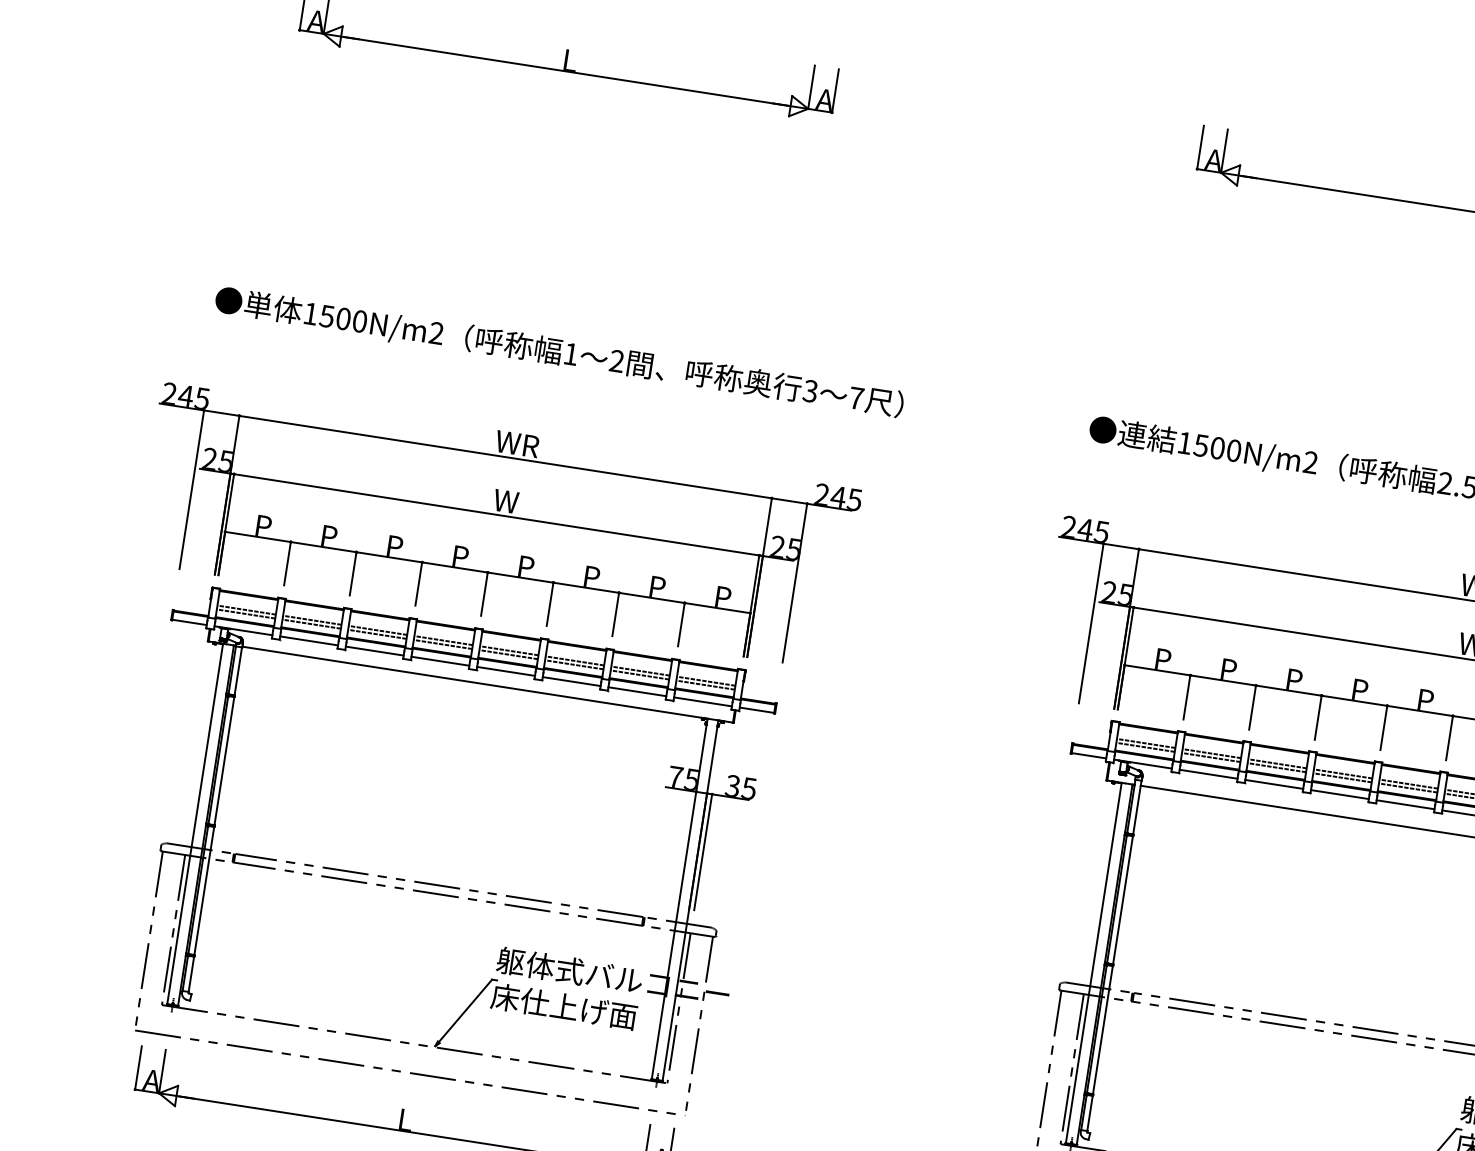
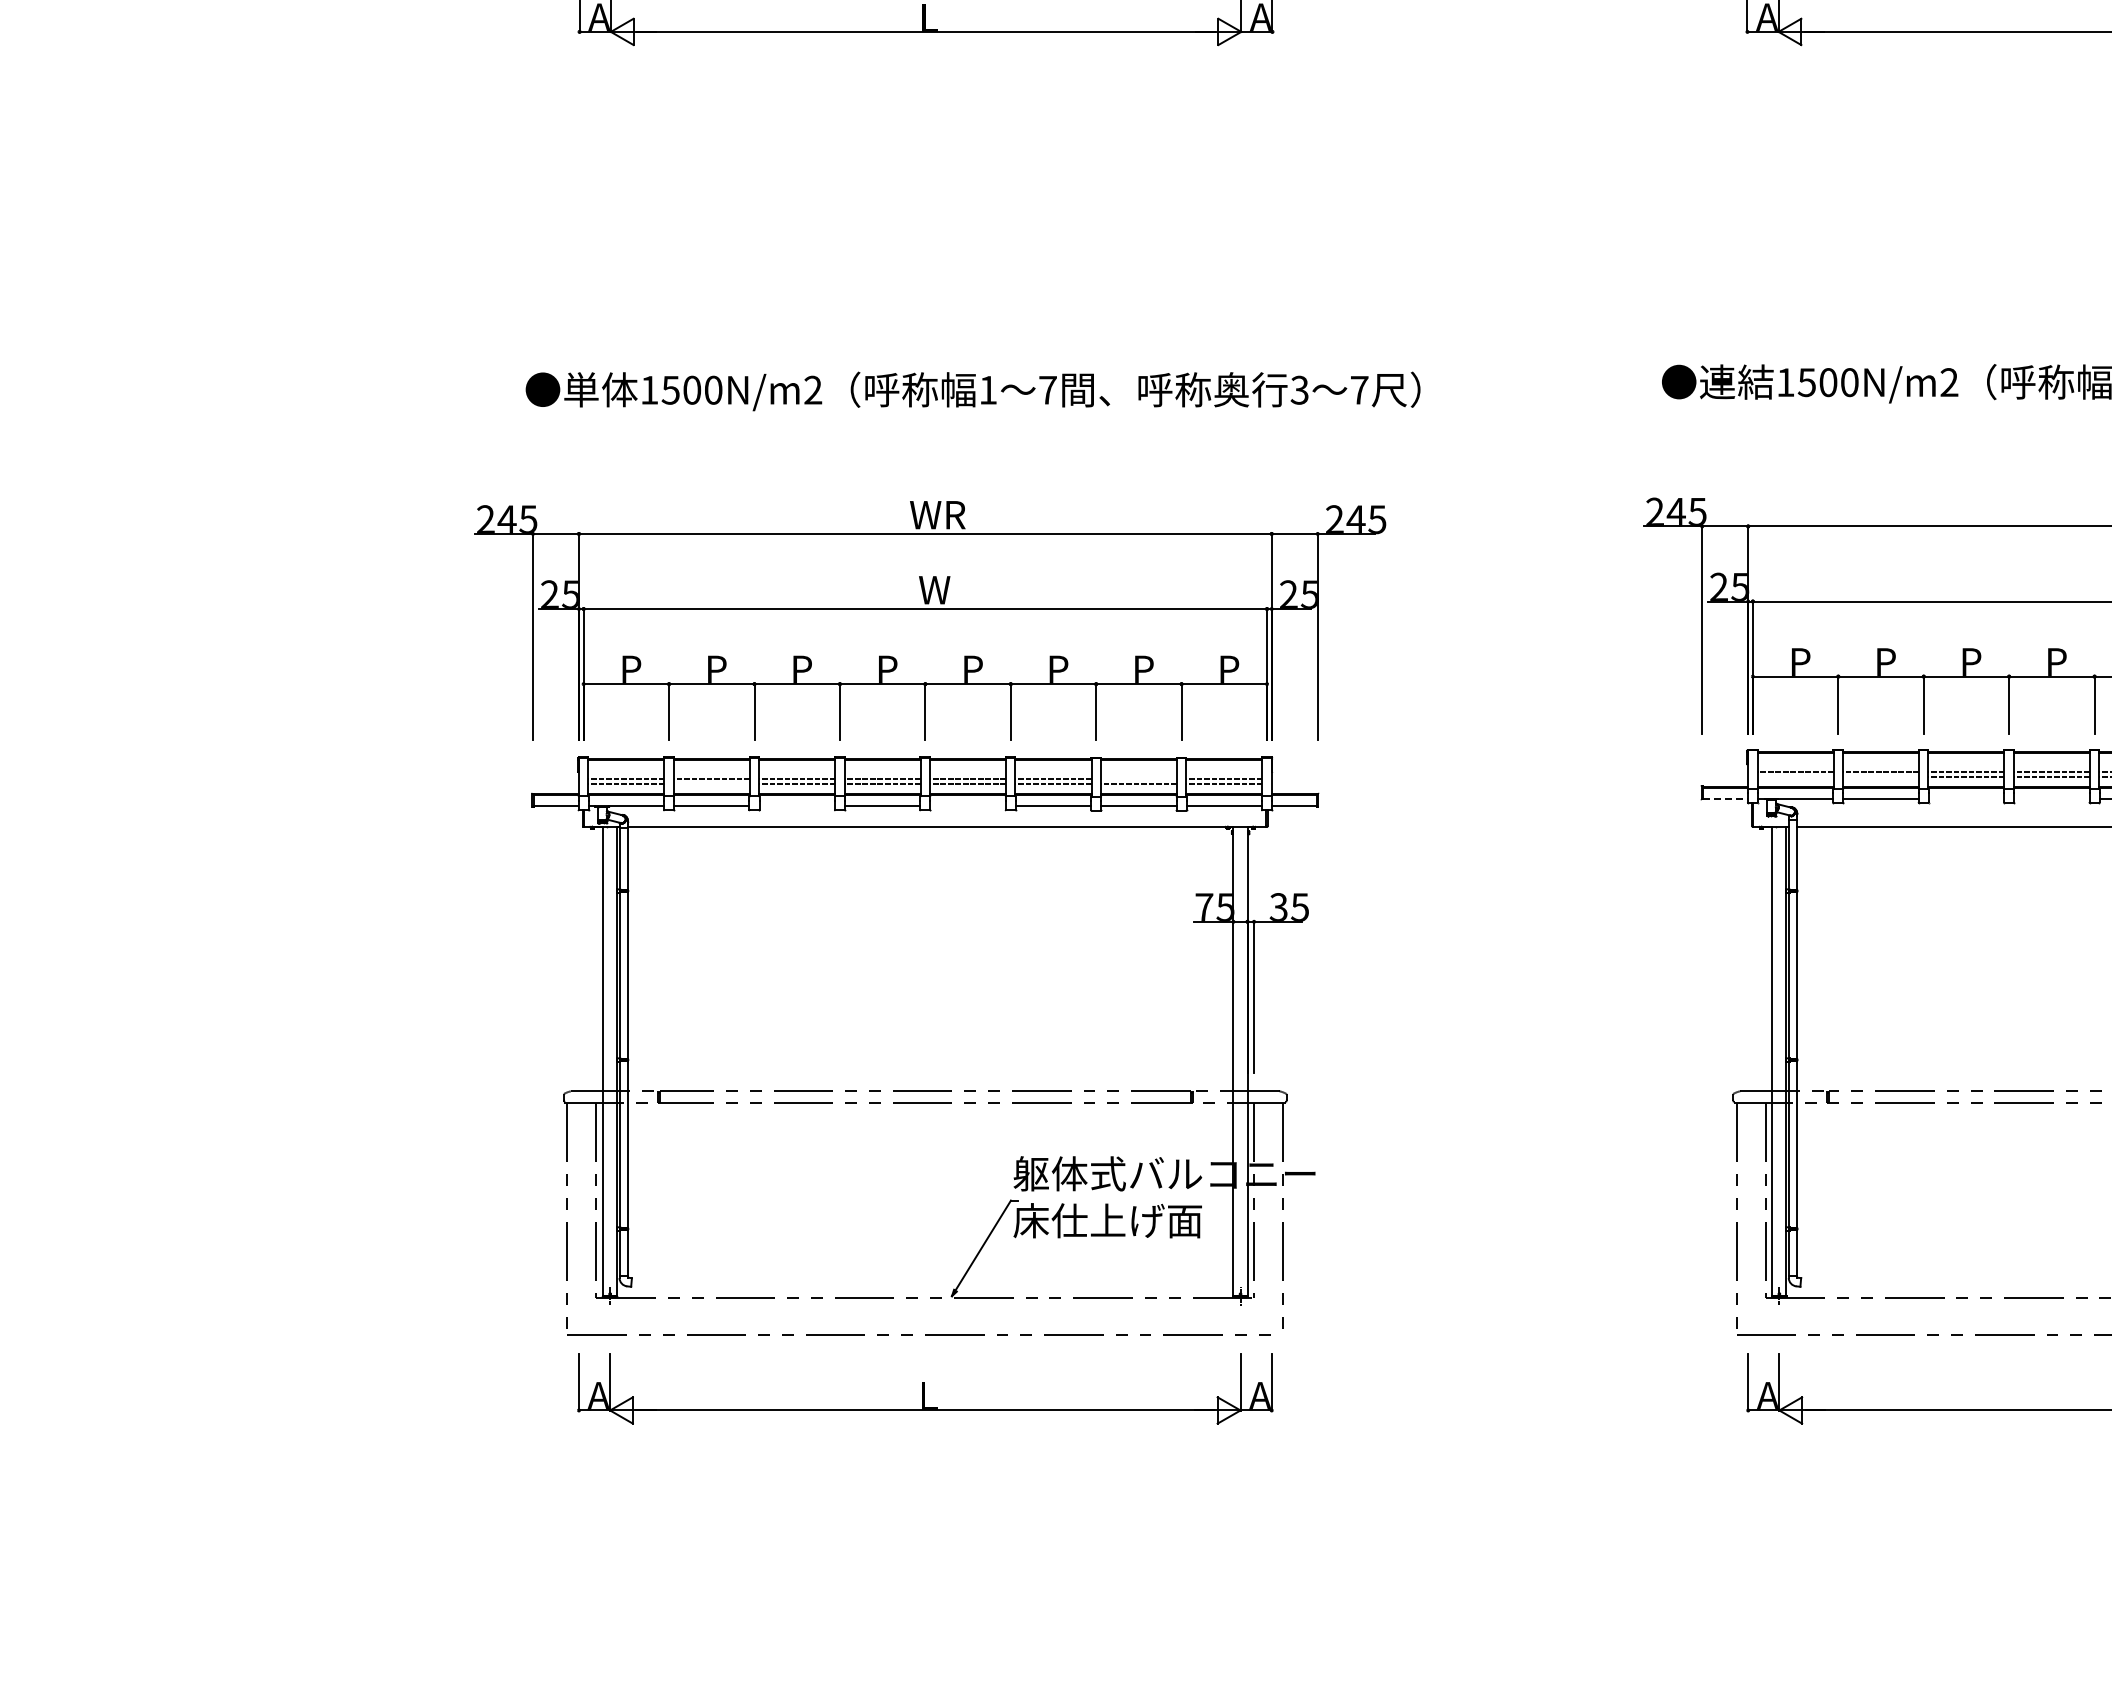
text: (616, 360) -> (1047, 389), 2 -> 7
line: (311, 624) -> (711, 784), removed
line: (374, 651) -> (796, 806), removed
line: (505, 671) -> (967, 806), removed
line: (640, 671) -> (1138, 779), removed
line: (1145, 747) -> (1795, 776), removed
line: (1089, 755) -> (1725, 798), solid -> dashed
line: (1211, 757) -> (1881, 776), removed
line: (1274, 784) -> (1966, 798), removed
line: (1339, 794) -> (2051, 798), removed

